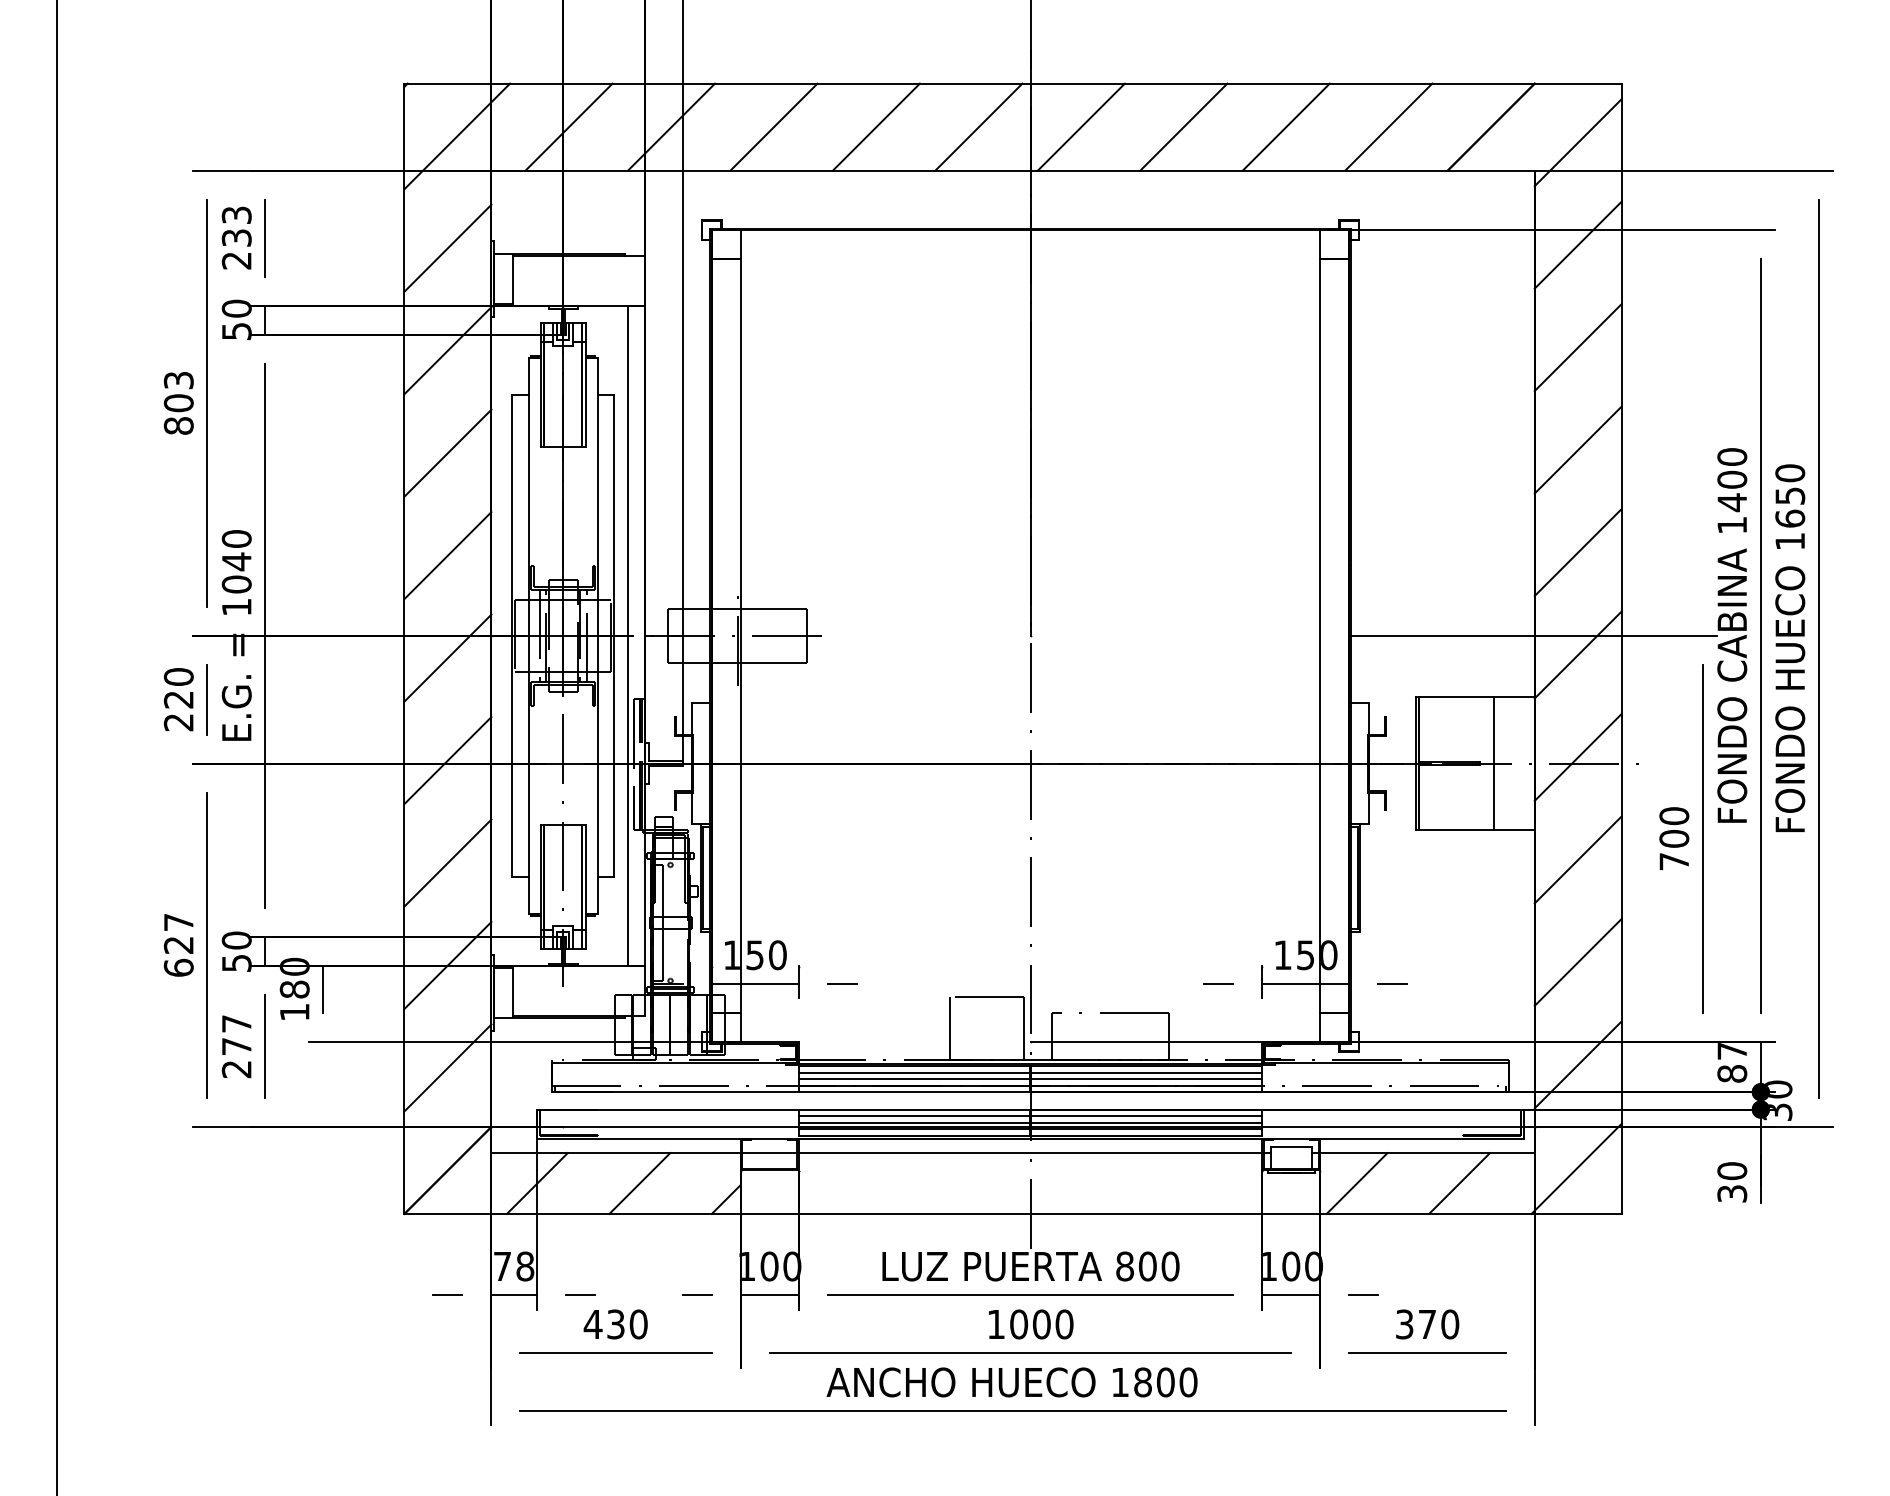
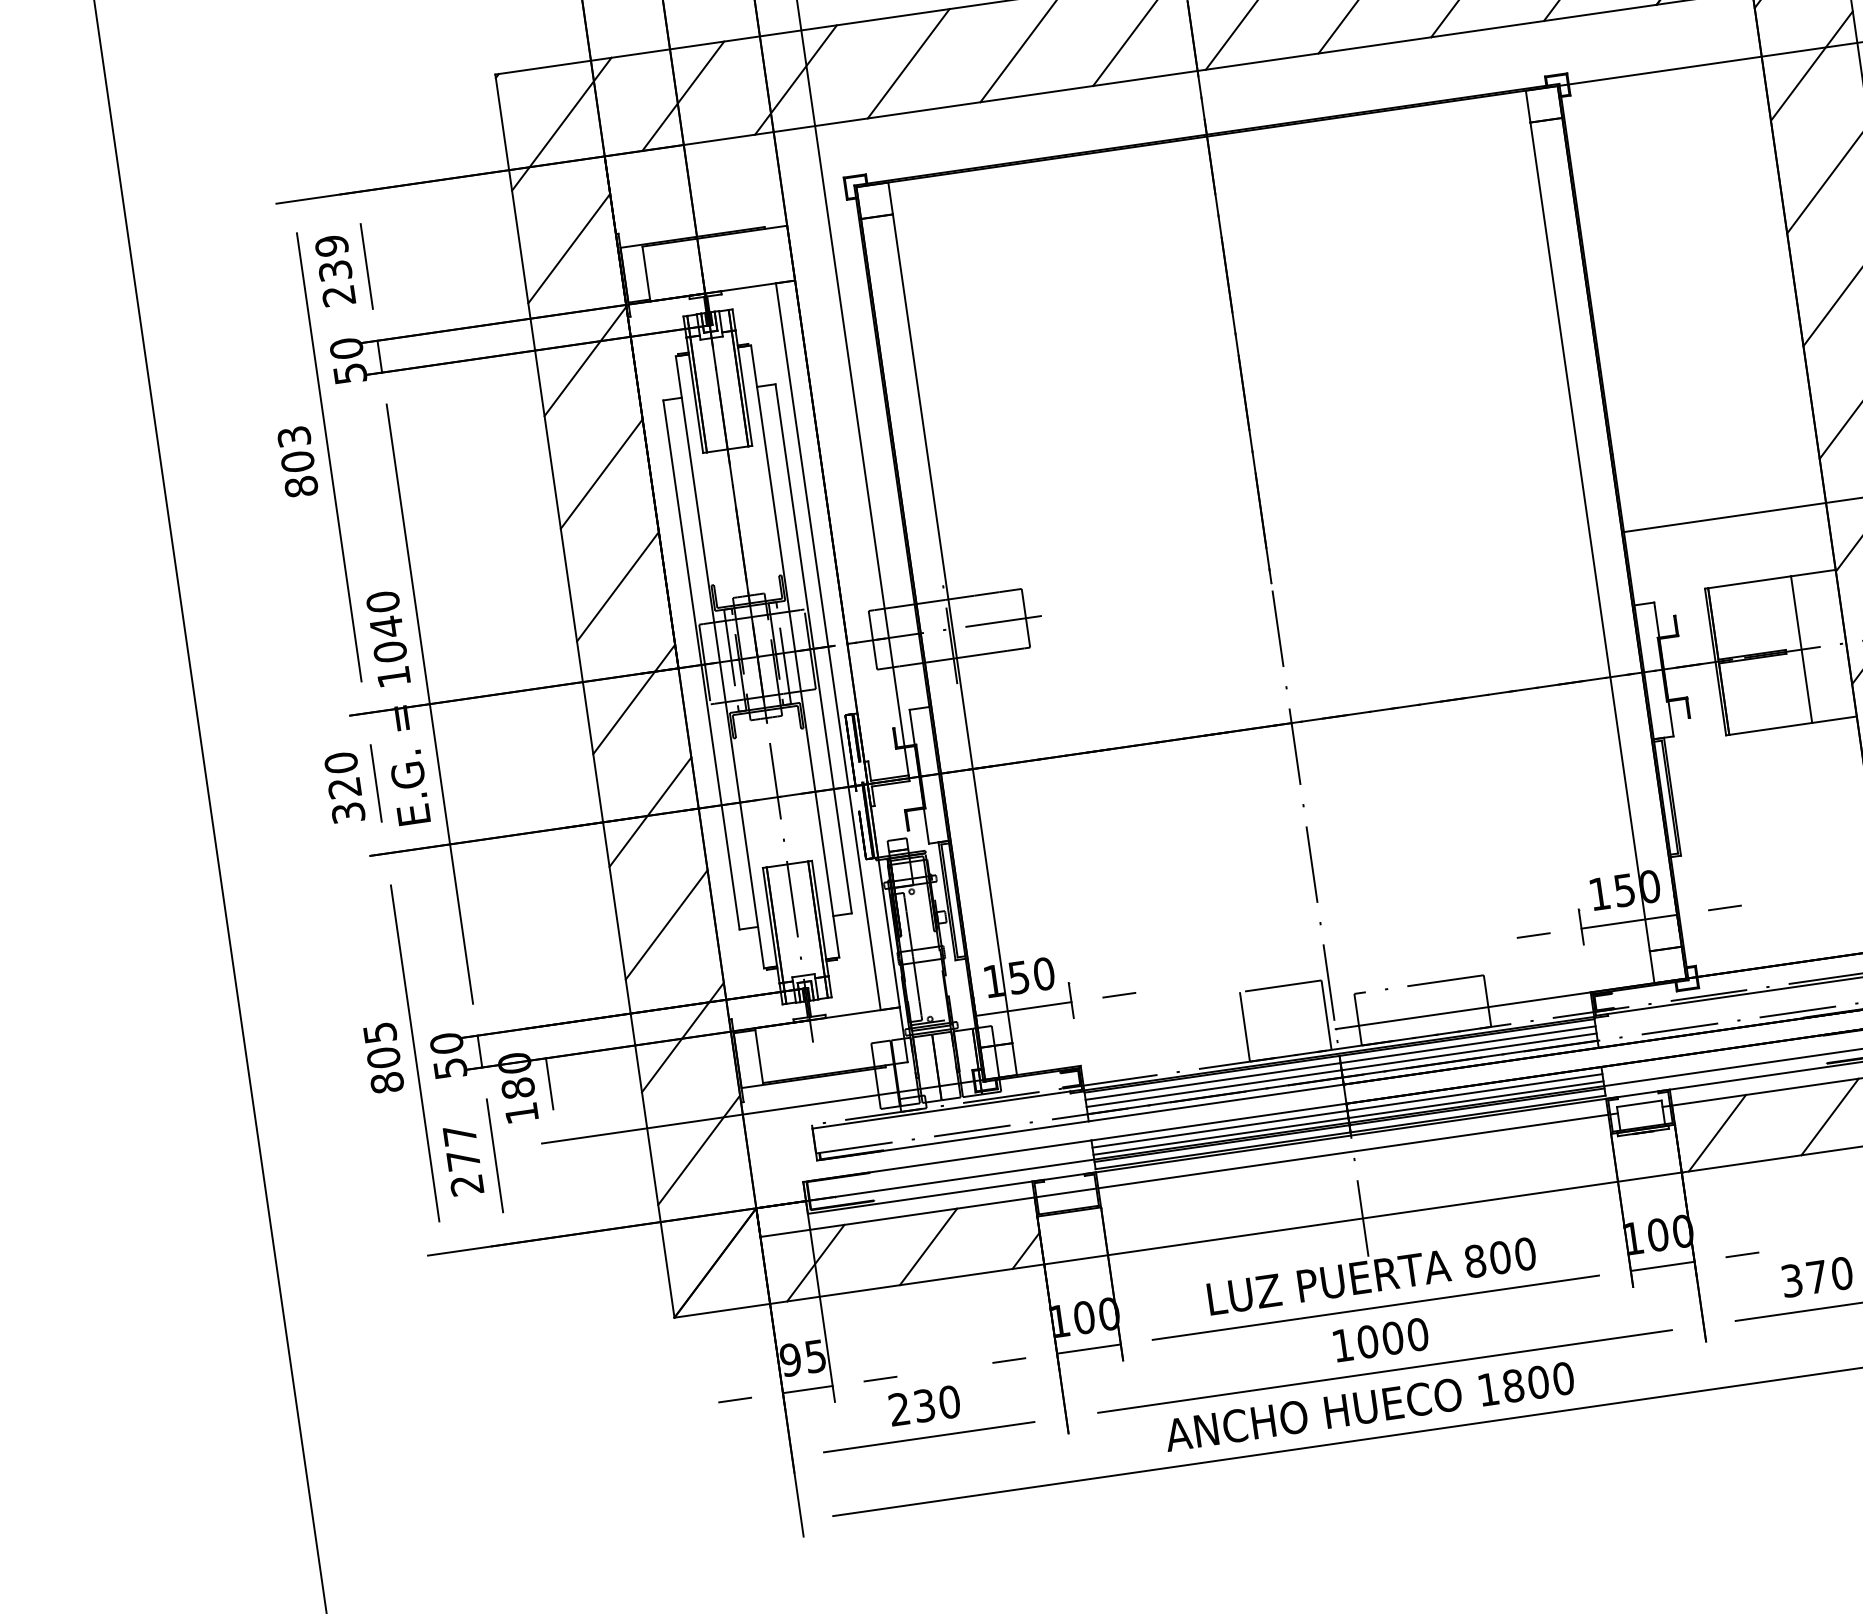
text: (236, 215) -> (331, 246), 233 -> 239
text: (178, 722) -> (348, 813), 220 -> 320
text: (178, 945) -> (383, 1058), 627 -> 805
text: (513, 1266) -> (802, 1358), 78 -> 95
text: (592, 1323) -> (898, 1408), 430 -> 230

